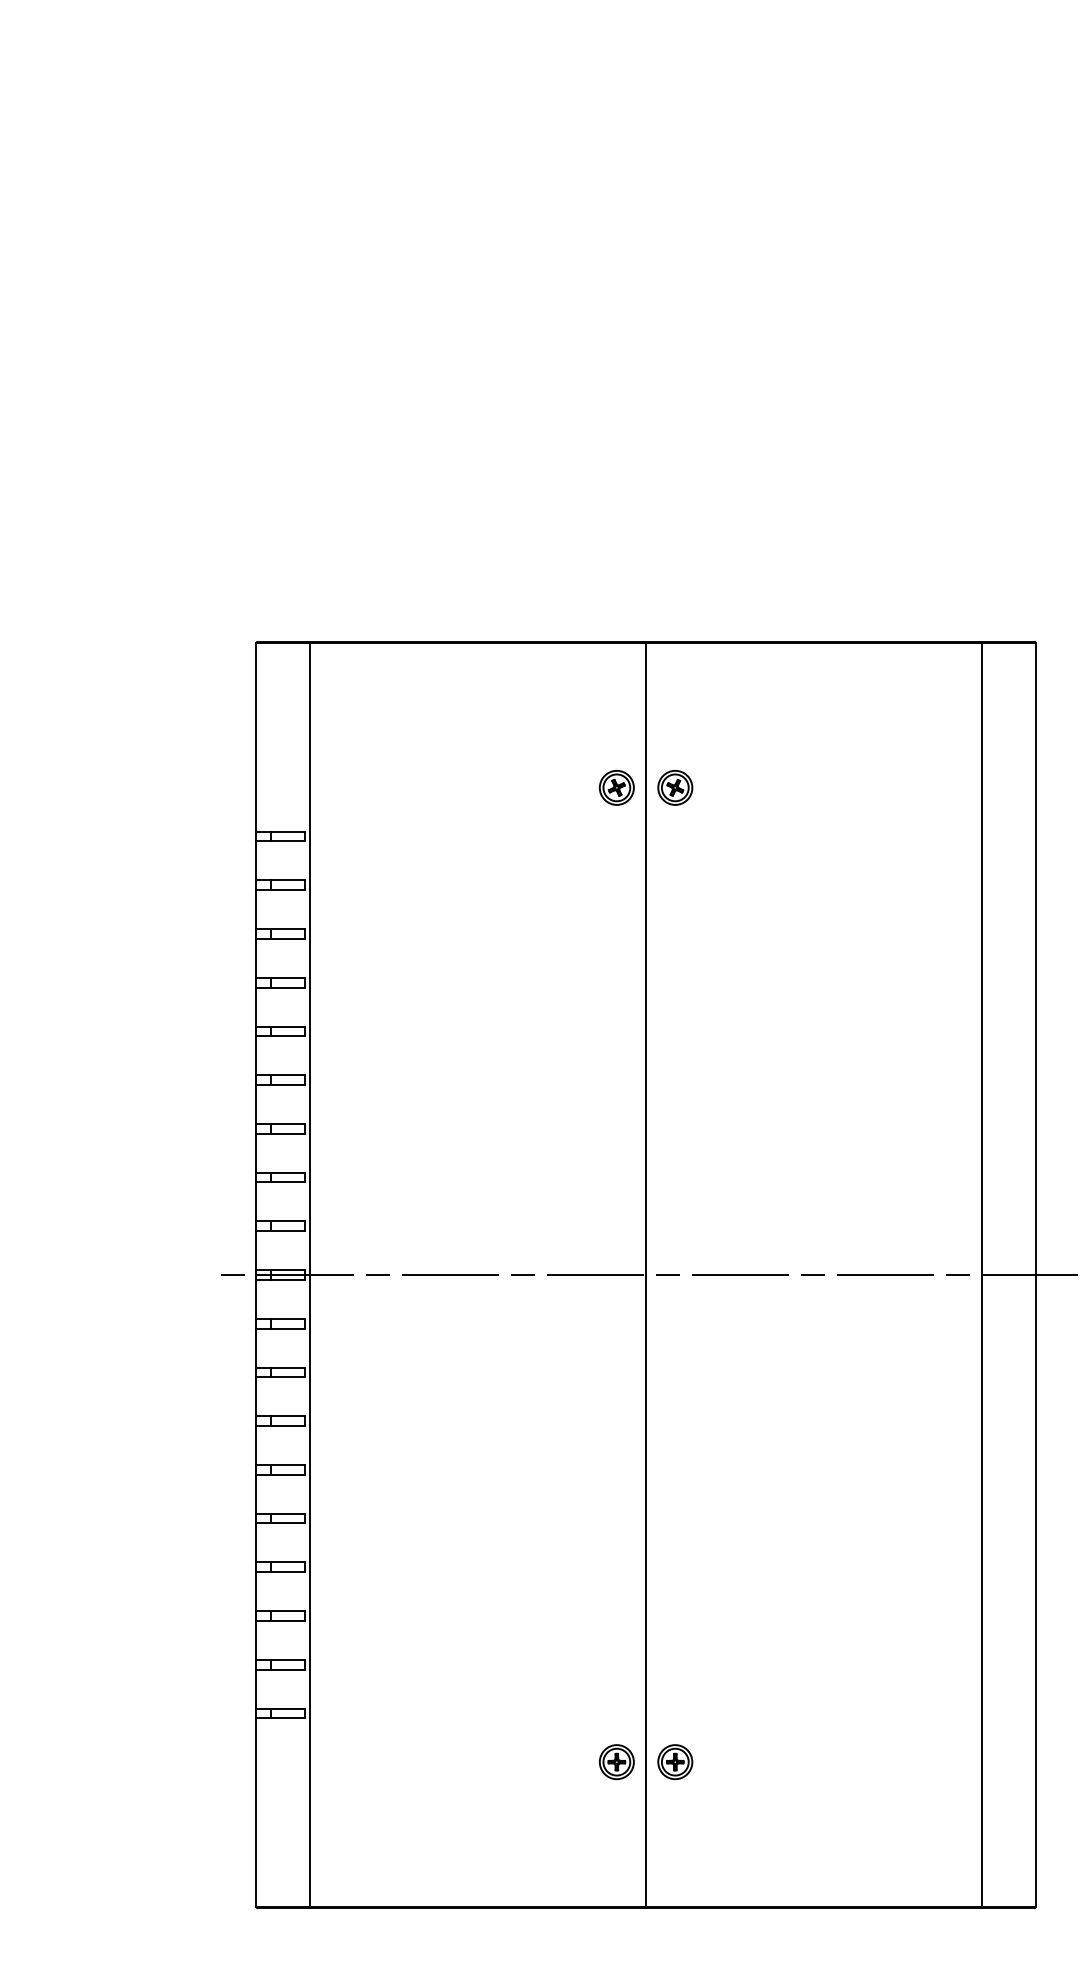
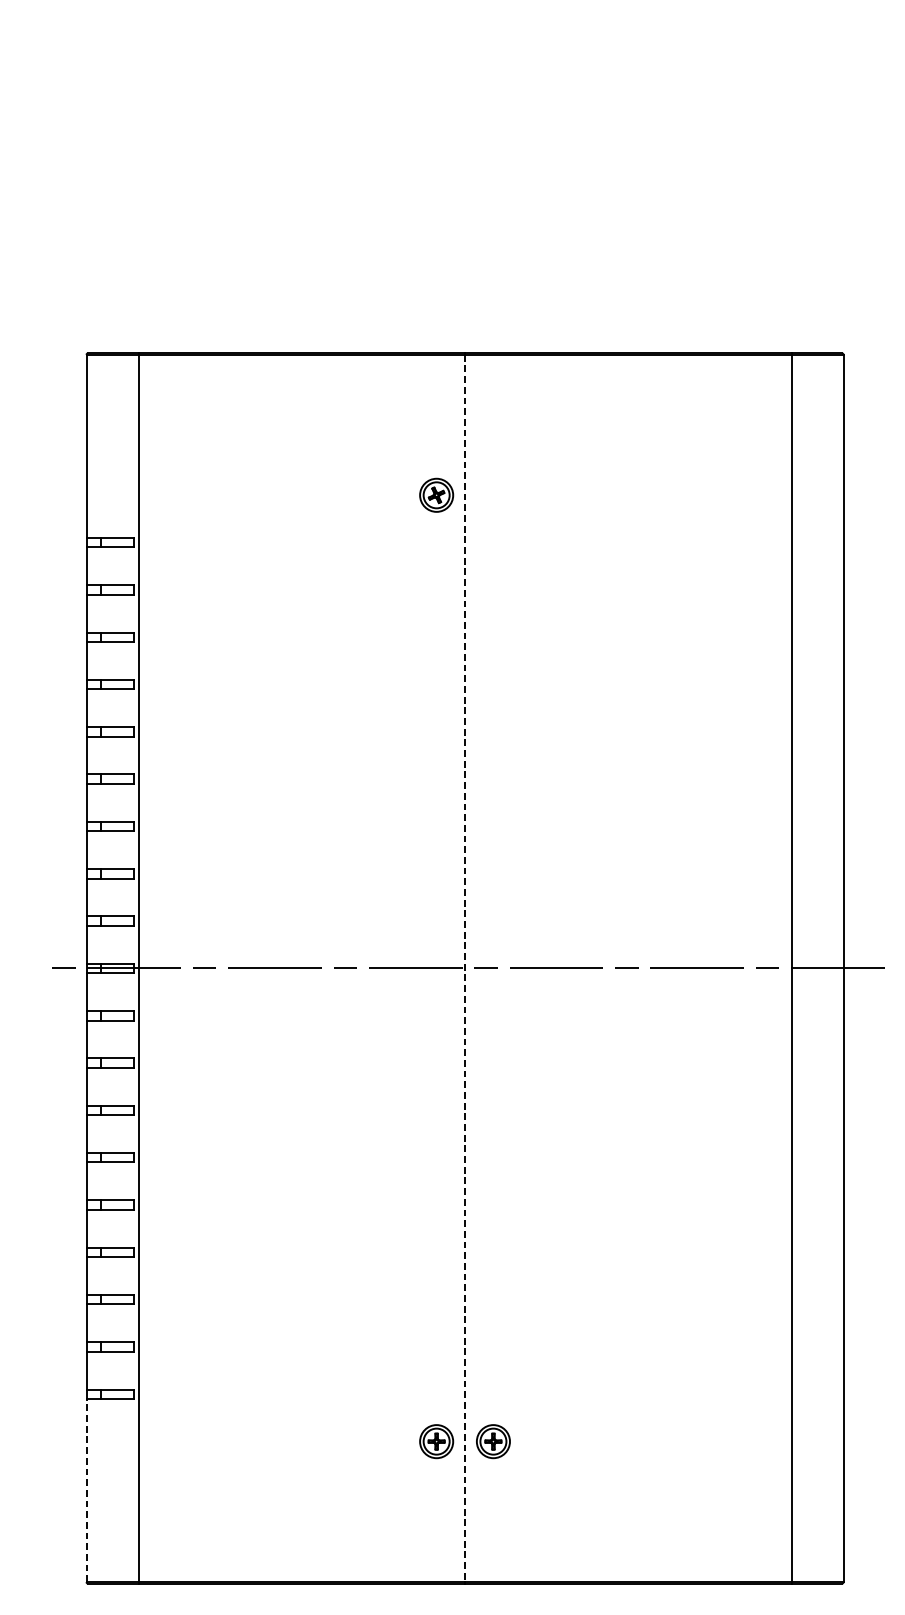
part: (675, 787) -> (493, 494), removed
line: (646, 1275) -> (465, 968), solid -> dashed
line: (256, 1812) -> (86, 1490), solid -> dashed

